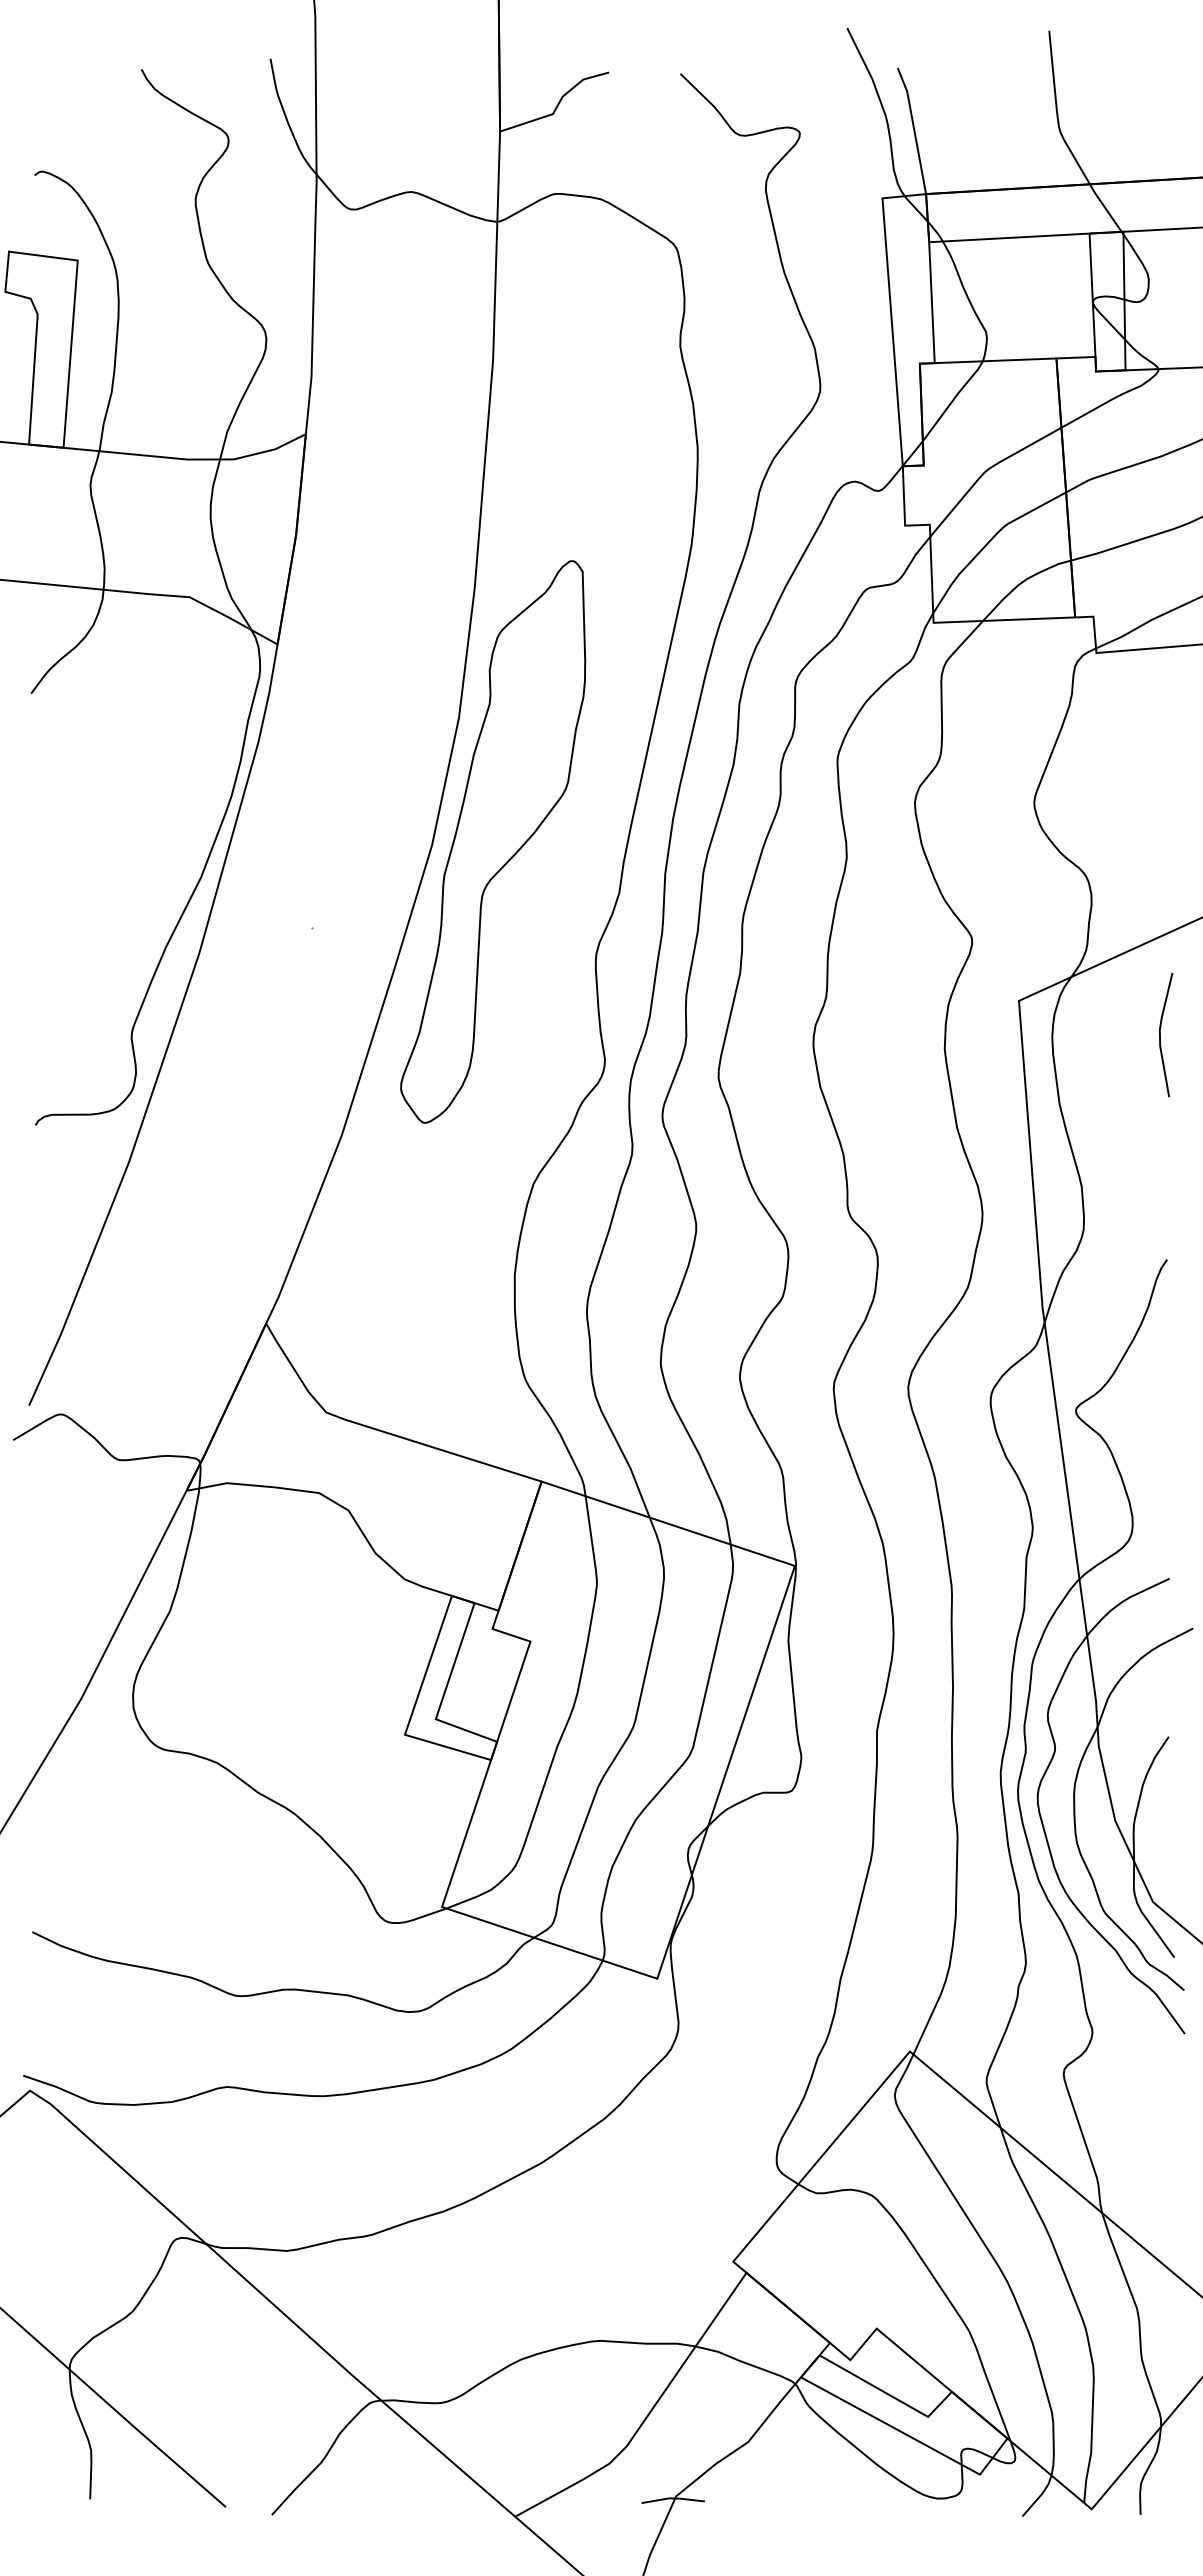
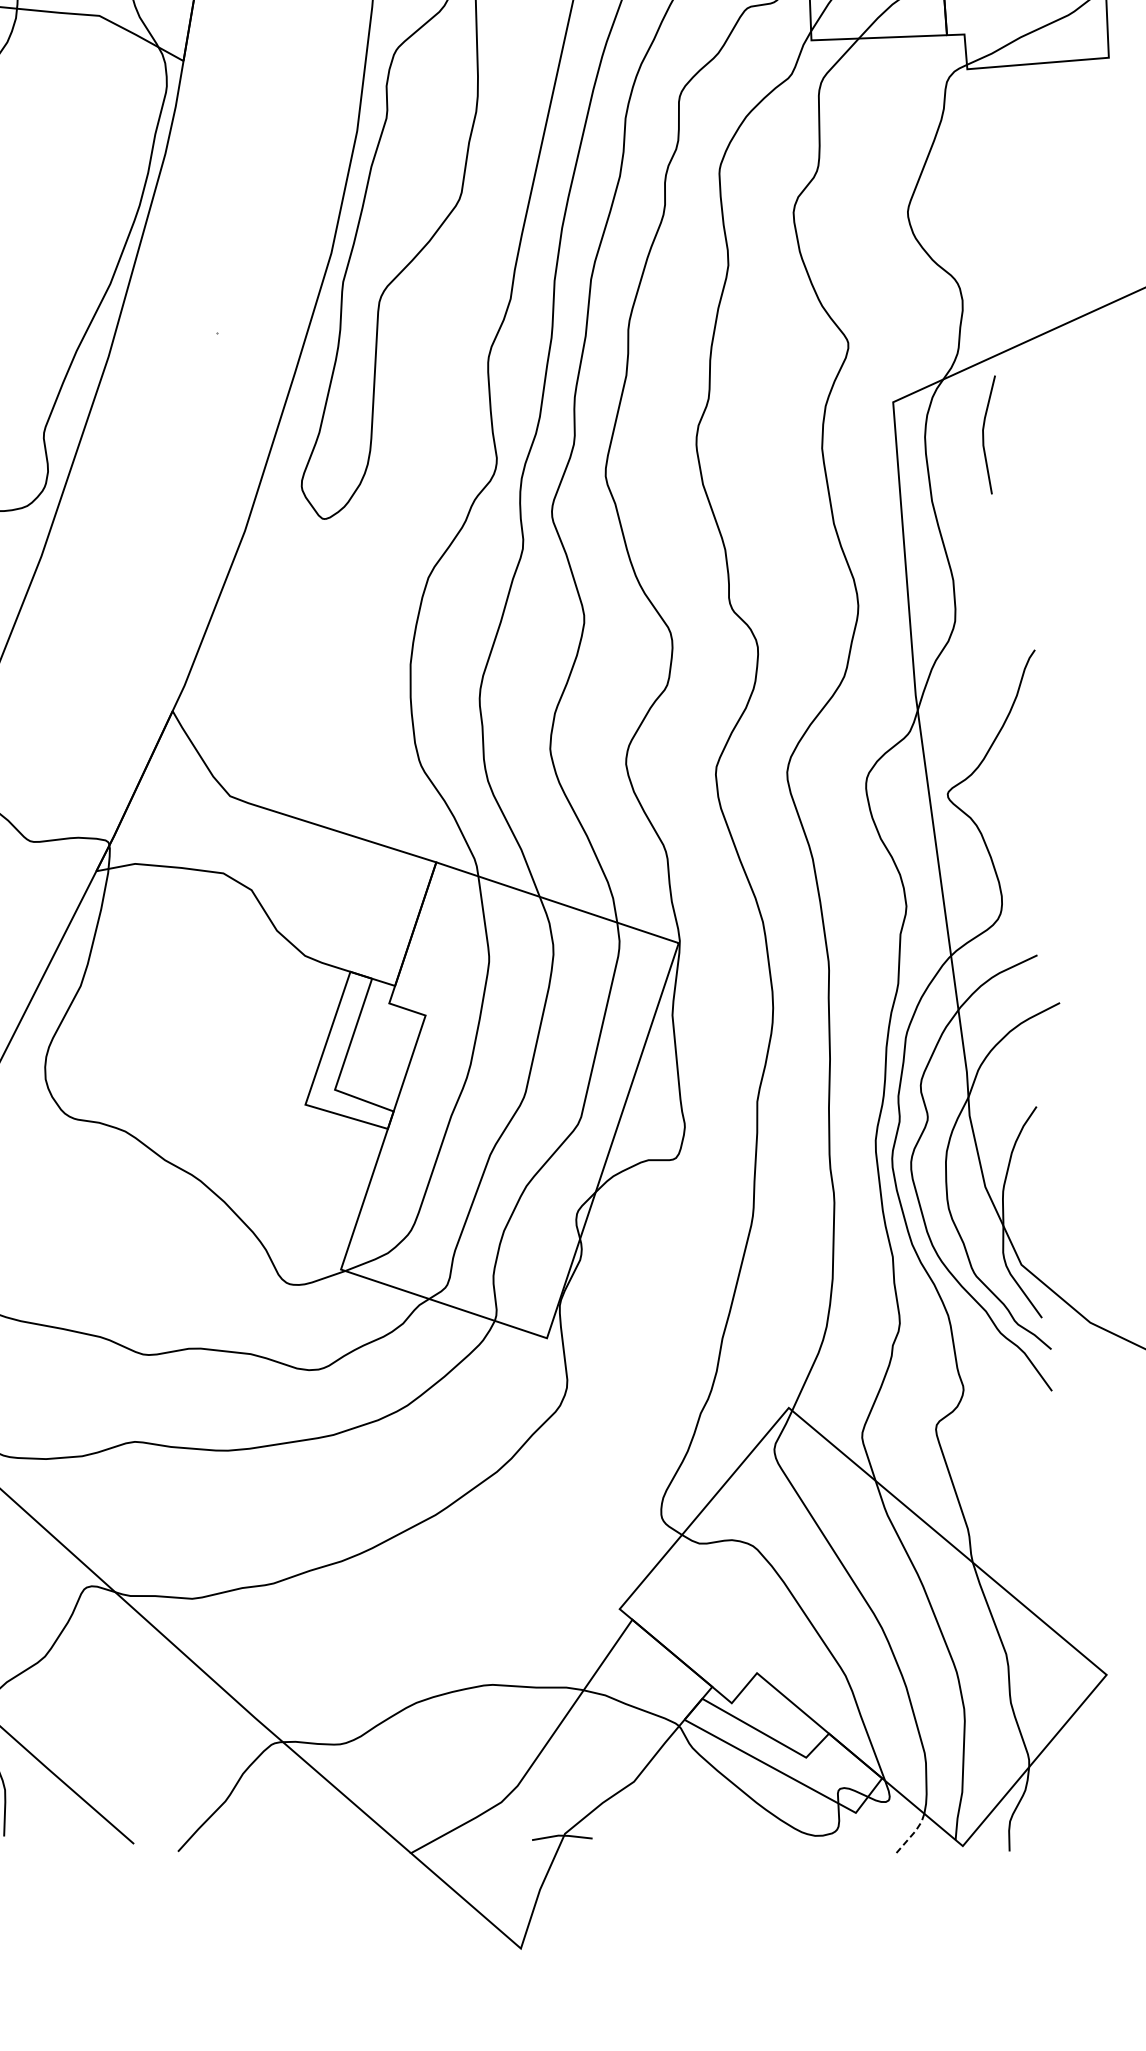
line: (1160, 1035) -> (983, 435), moved
line: (1039, 2496) -> (912, 1833), solid -> dashed

